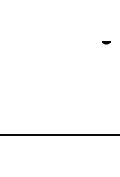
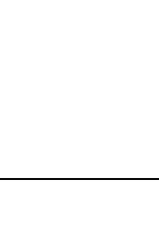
part: (106, 42) -> (141, 56), removed

